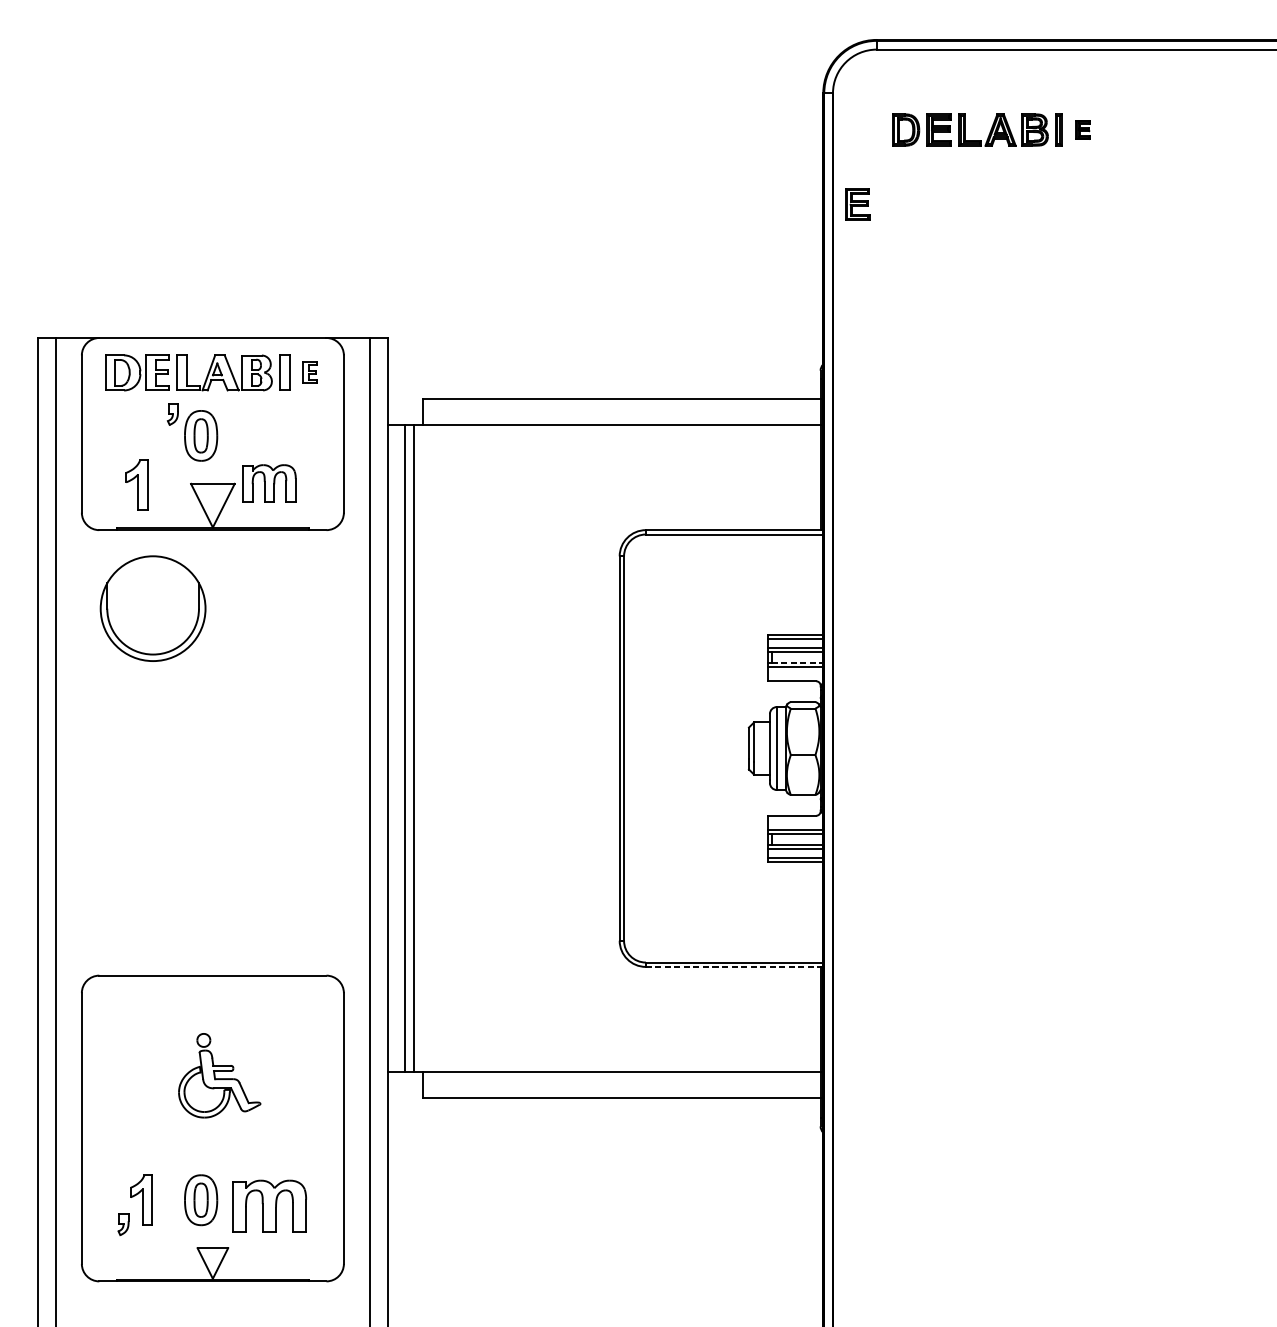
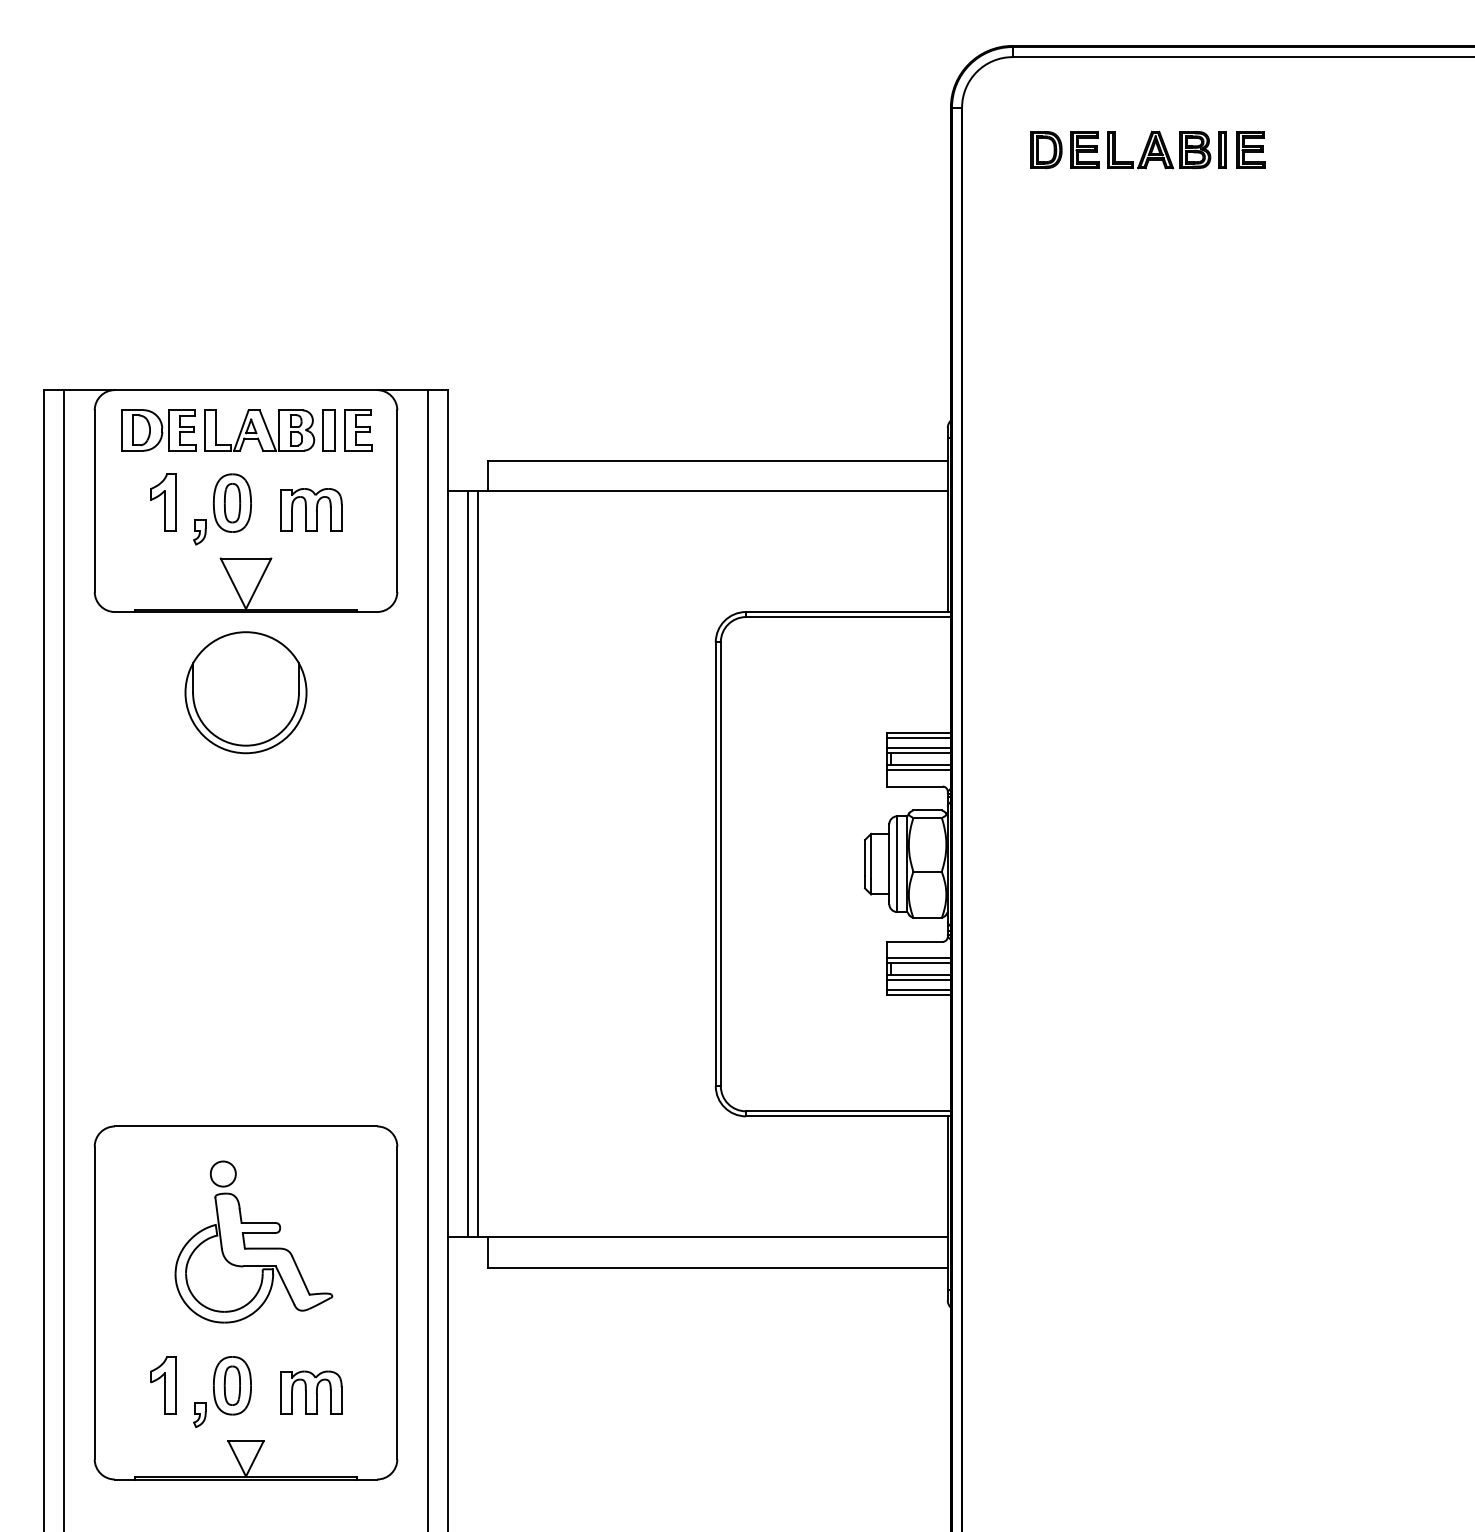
part: (1082, 129) -> (1250, 149), size x1.67
part: (857, 204) -> (990, 235), removed
part: (310, 372) -> (358, 430), size x1.67
part: (172, 414) -> (199, 532), moved
part: (269, 482) -> (311, 509), moved
part: (137, 484) -> (163, 502), moved
part: (152, 608) -> (245, 692), moved
line: (797, 663) -> (921, 765), dashed -> solid
line: (733, 967) -> (847, 1116), dashed -> solid
part: (219, 1075) -> (253, 1241), size x1.67
part: (269, 1206) -> (311, 1392), size x0.71
part: (123, 1224) -> (199, 1414), moved

